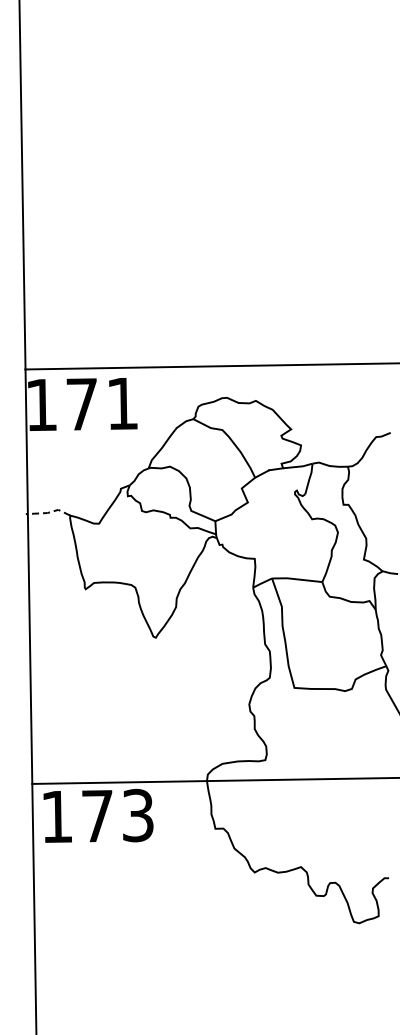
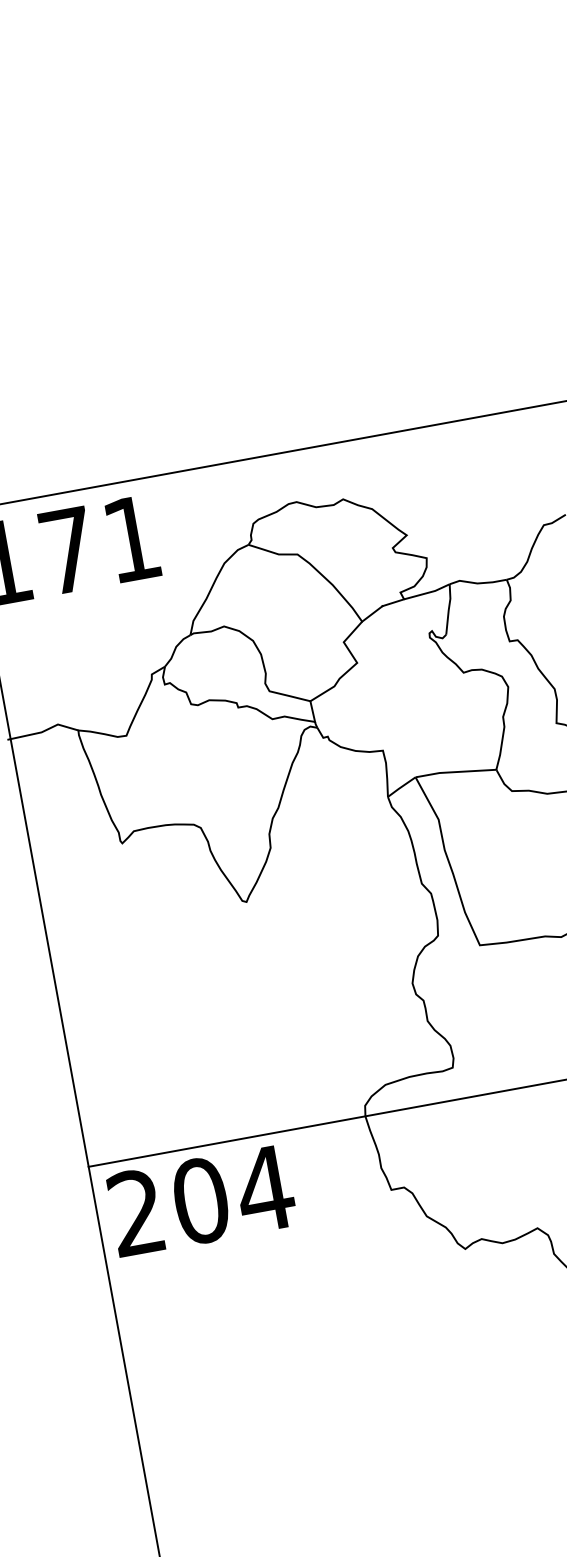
line: (49, 512) -> (44, 731), dashed -> solid
text: (98, 815) -> (202, 1199), 173 -> 204

